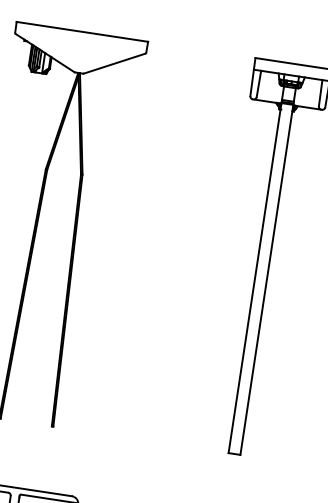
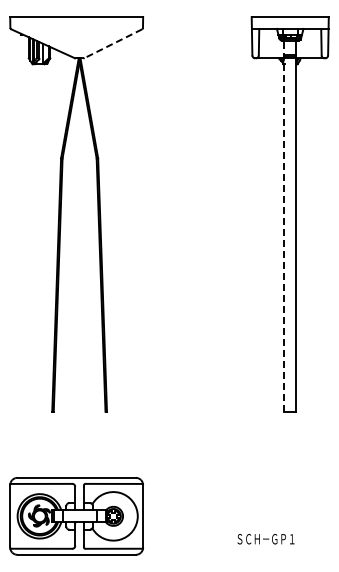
line: (113, 63) -> (112, 43), solid -> dashed
line: (256, 267) -> (284, 224), solid -> dashed

